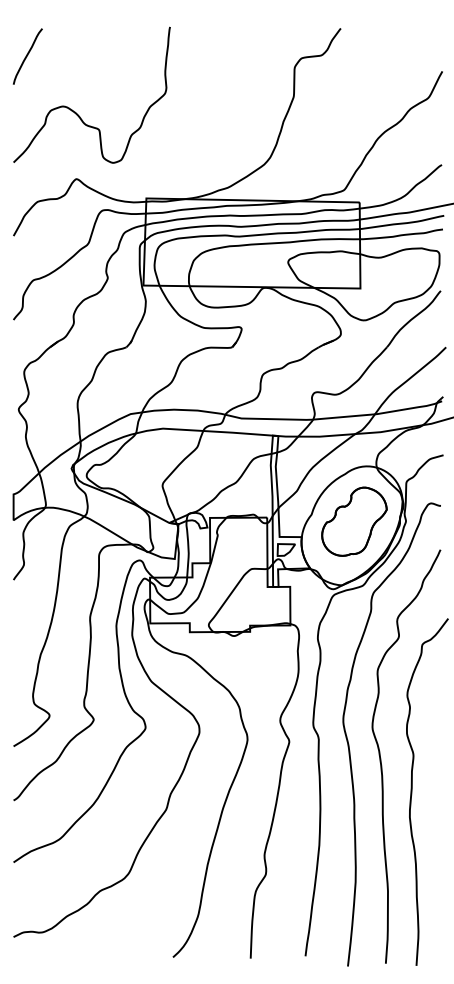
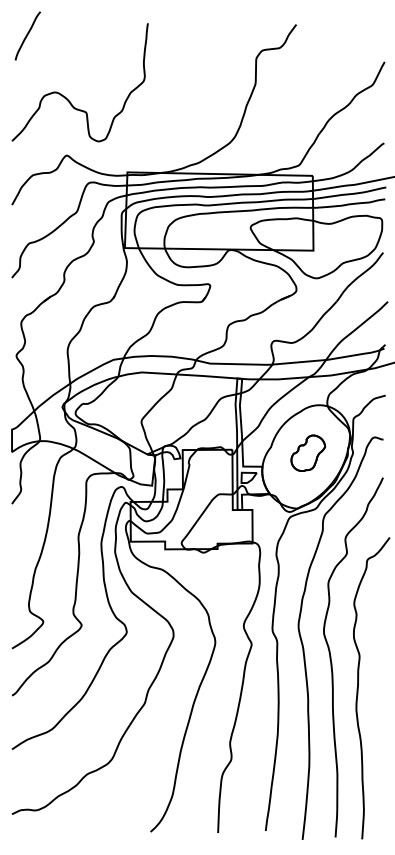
curve: (27, 56) -> (27, 35), moved
part: (354, 521) -> (308, 453), size x0.6

